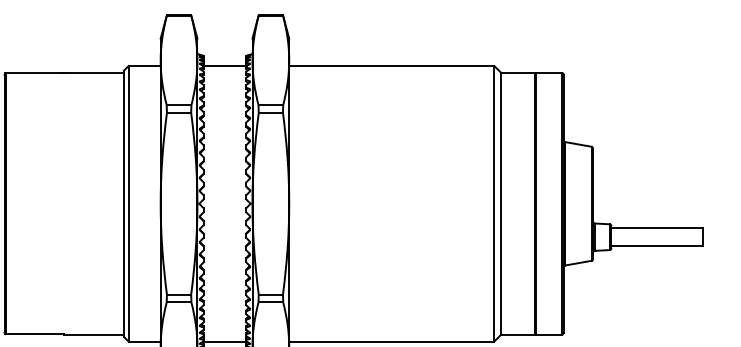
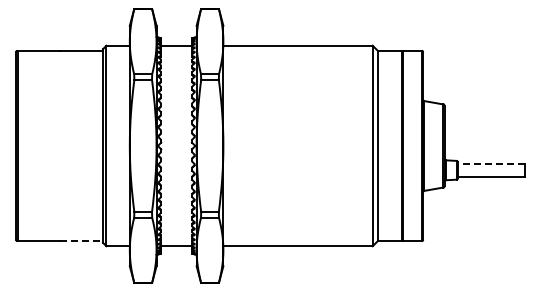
line: (656, 227) -> (490, 163), solid -> dashed
line: (94, 334) -> (81, 241), solid -> dashed

